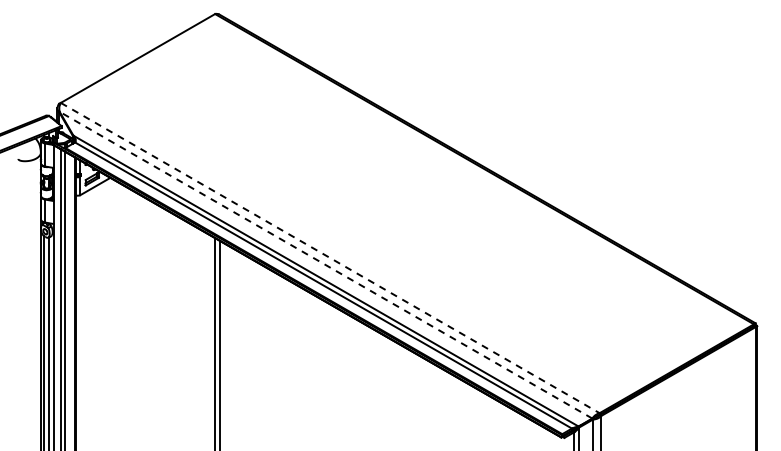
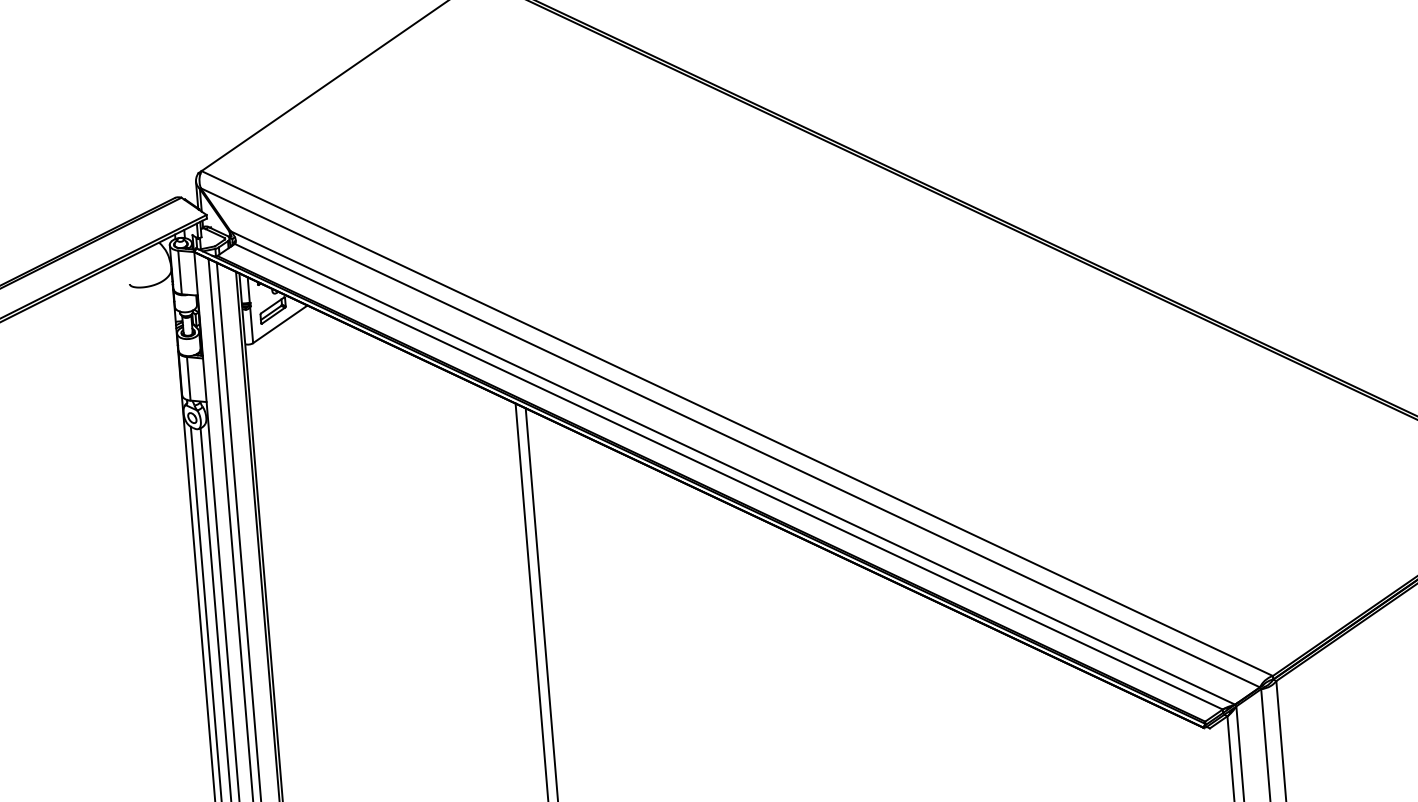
line: (330, 258) -> (737, 424), dashed -> solid
line: (325, 264) -> (729, 436), dashed -> solid

